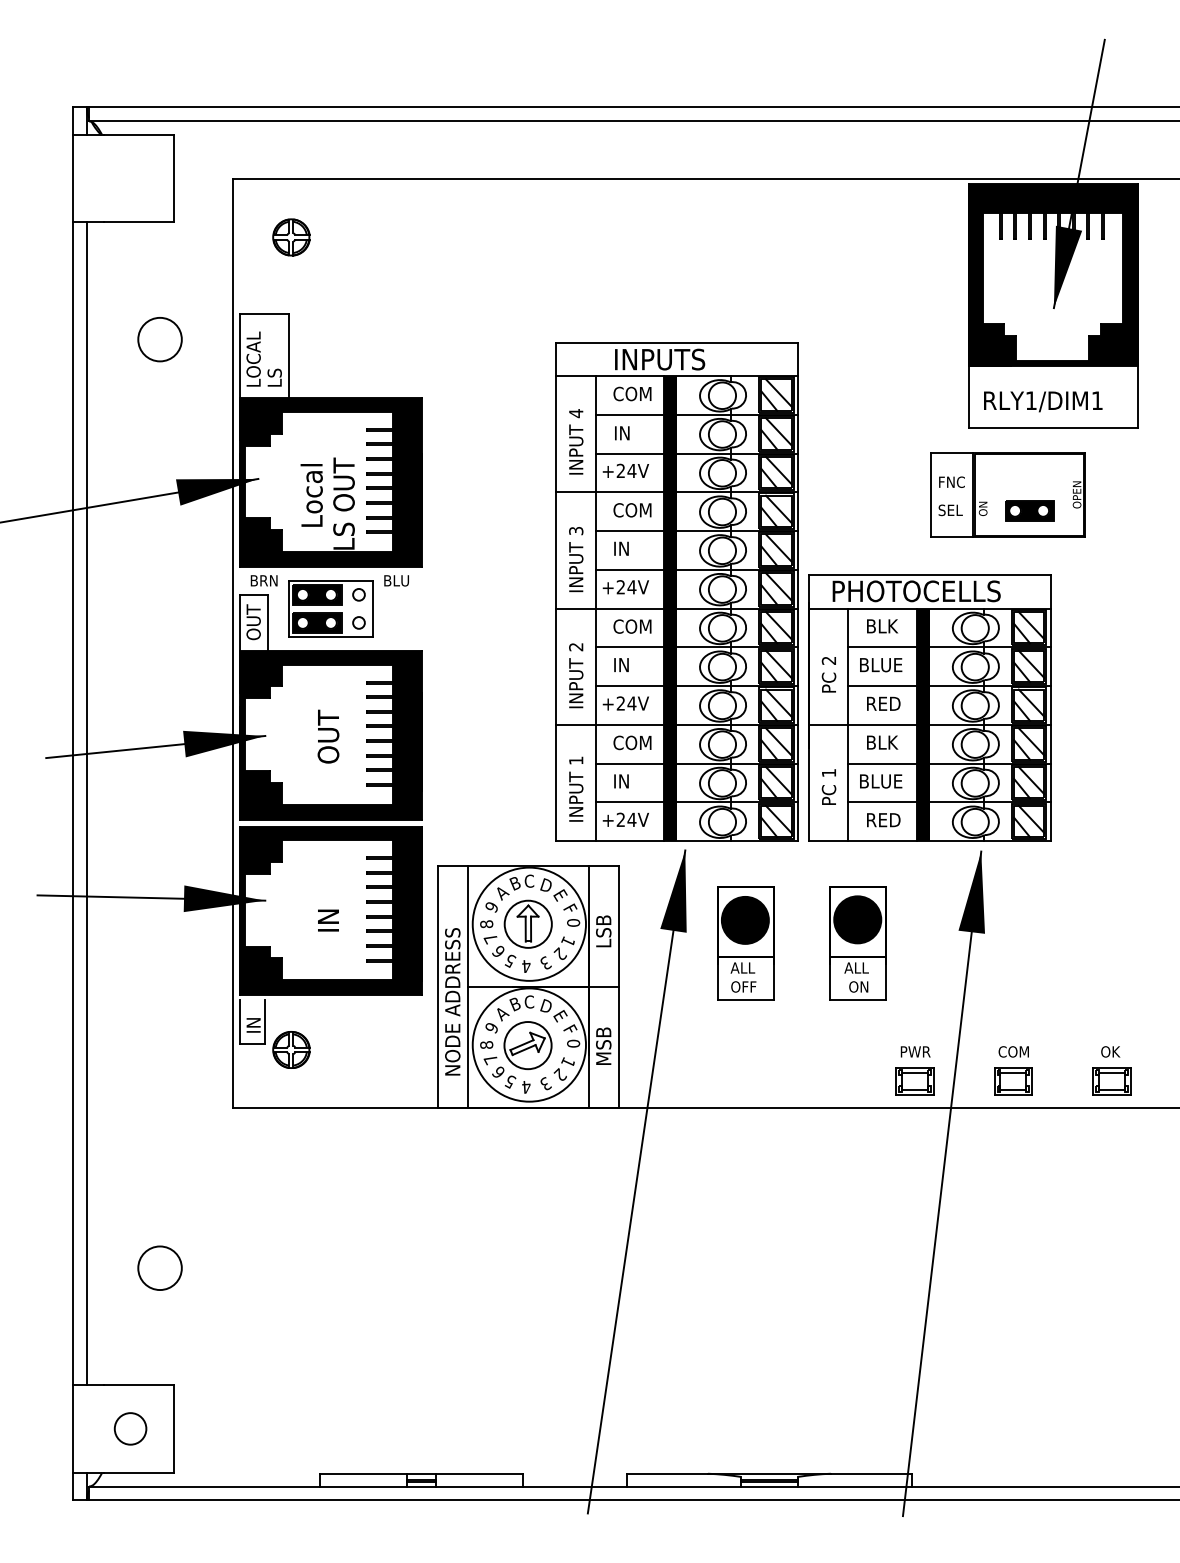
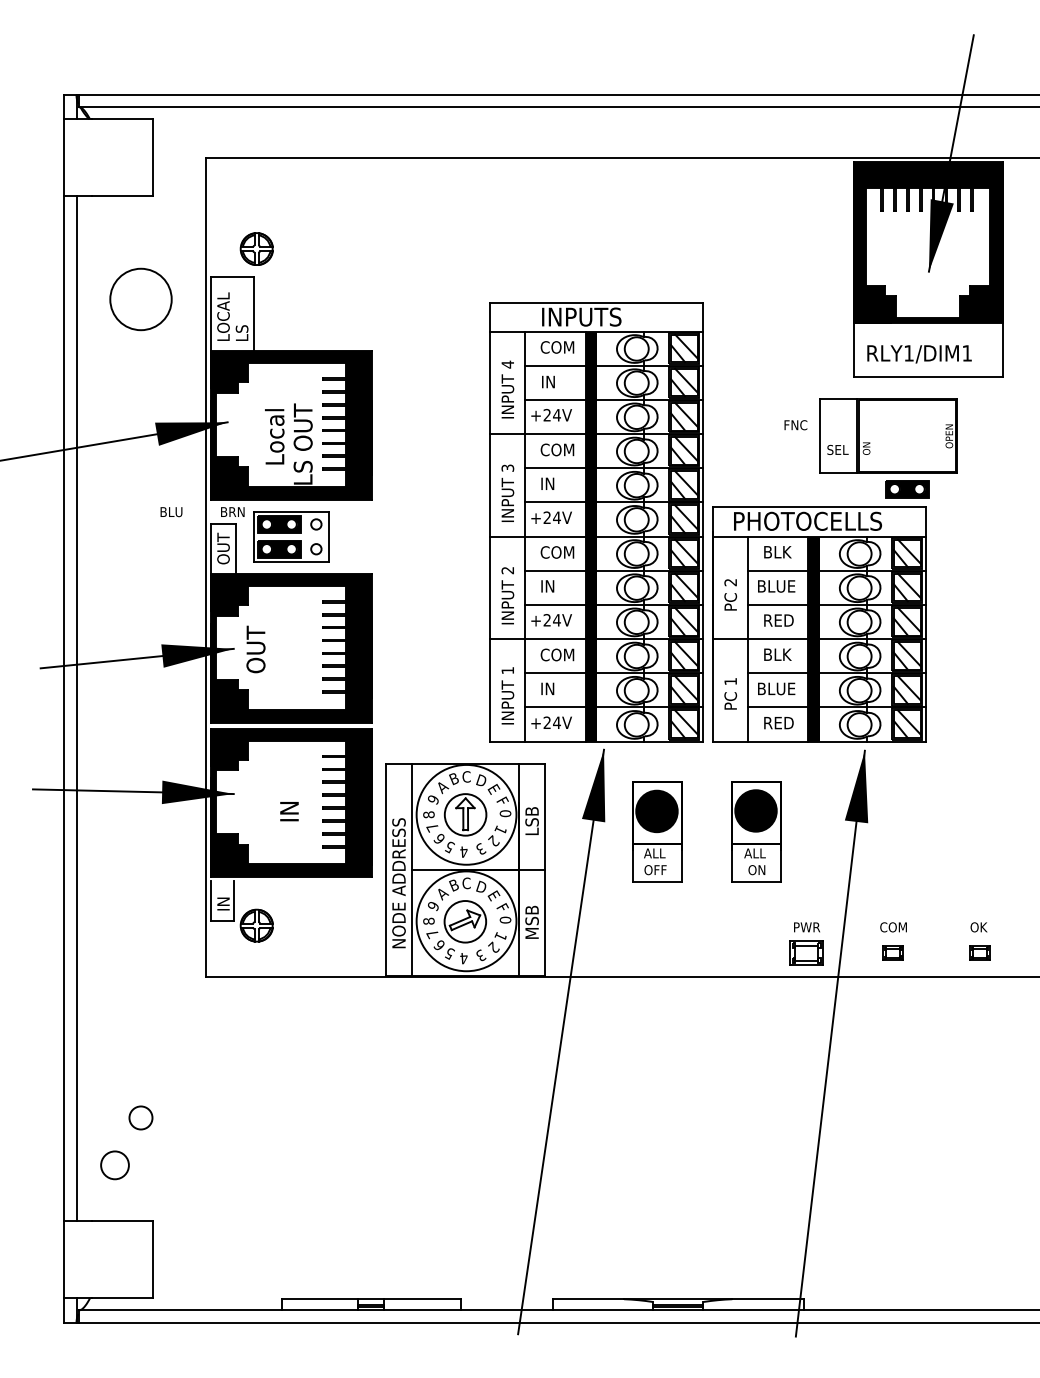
part: (291, 237) -> (256, 249), moved
circle: (159, 339) -> (140, 299), size x1.6
text: (951, 481) -> (795, 424), moved
part: (1029, 510) -> (907, 488), moved
text: (396, 580) -> (171, 511), moved
text: (328, 736) -> (255, 649), moved
part: (1013, 1081) -> (893, 953), size x0.6
part: (1111, 1081) -> (979, 953), size x0.6
circle: (159, 1267) -> (140, 1117), size x0.6
circle: (130, 1428) -> (114, 1165), moved

